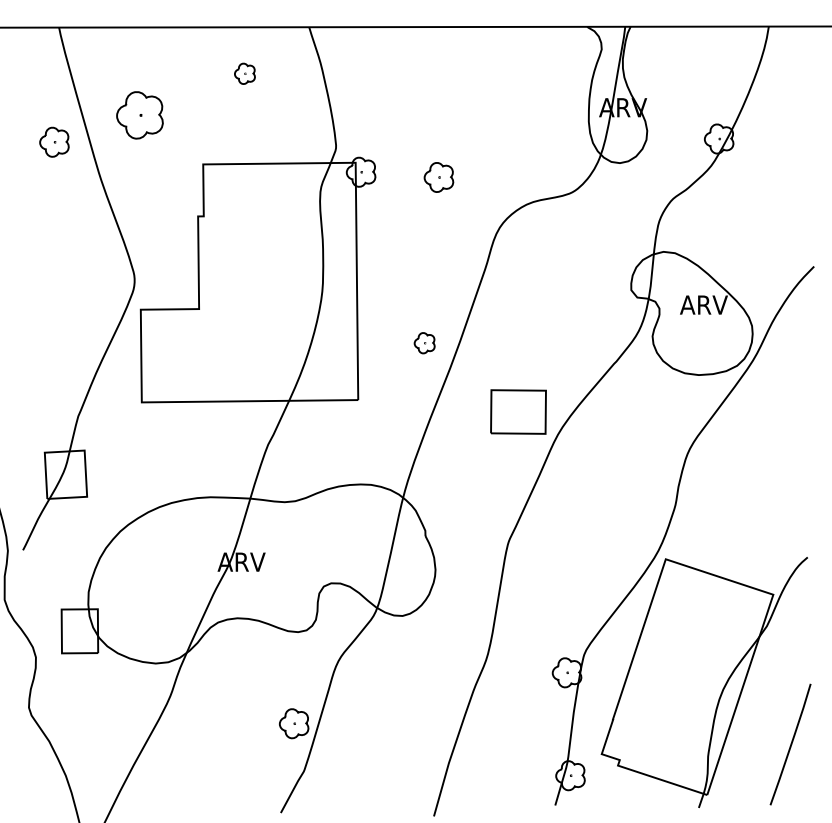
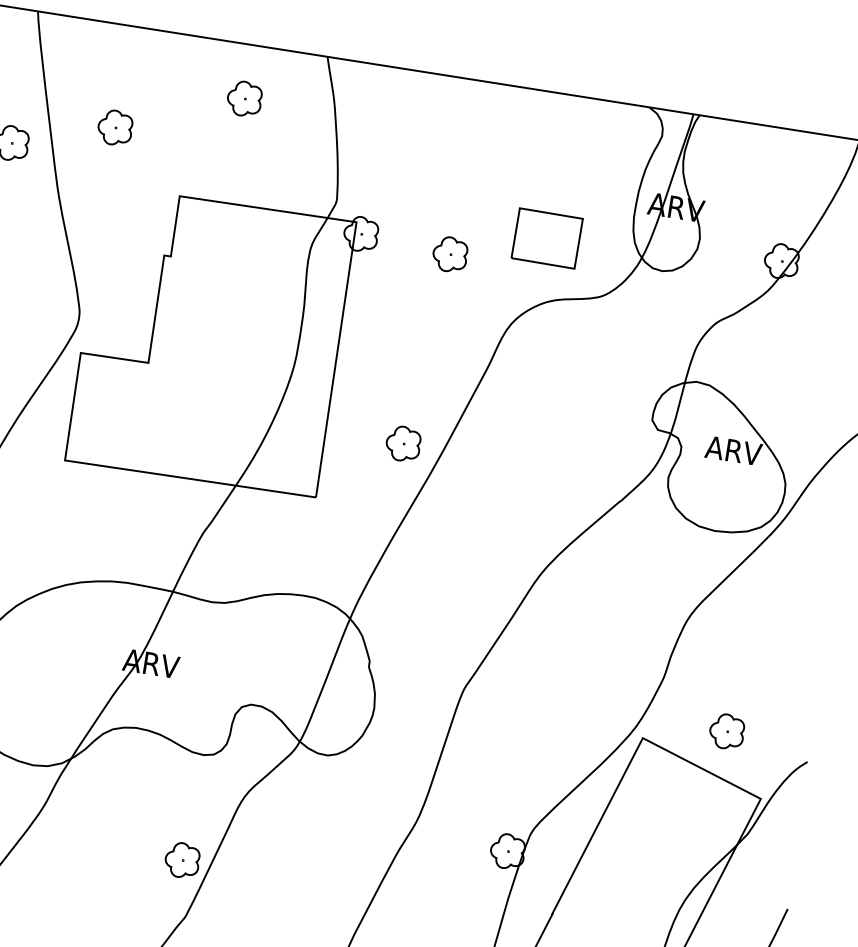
part: (244, 73) -> (244, 98), size x1.43
part: (139, 115) -> (114, 127), size x0.62
part: (424, 342) -> (403, 442), size x1.43
part: (518, 411) -> (547, 237), moved
part: (735, 542) -> (726, 731), added

